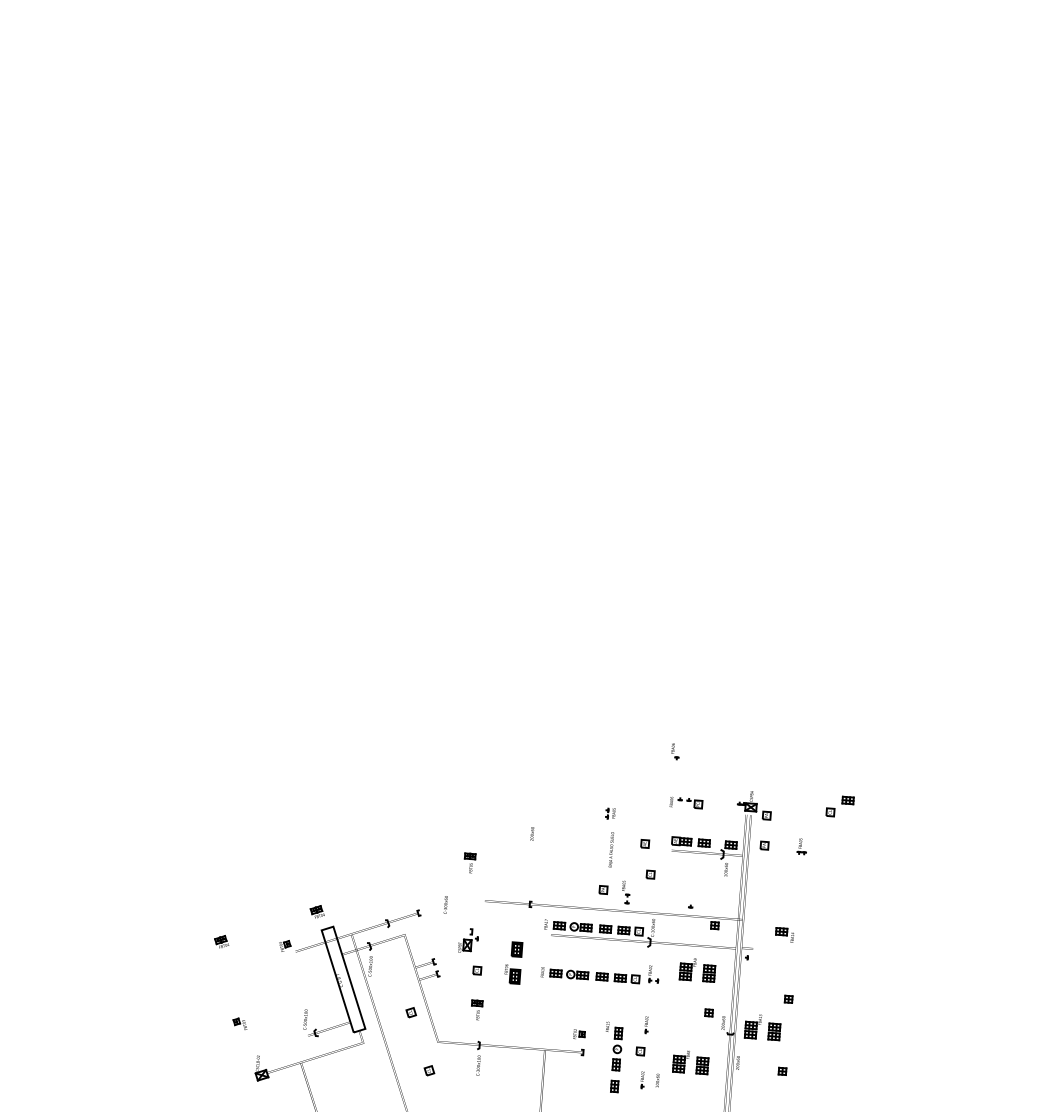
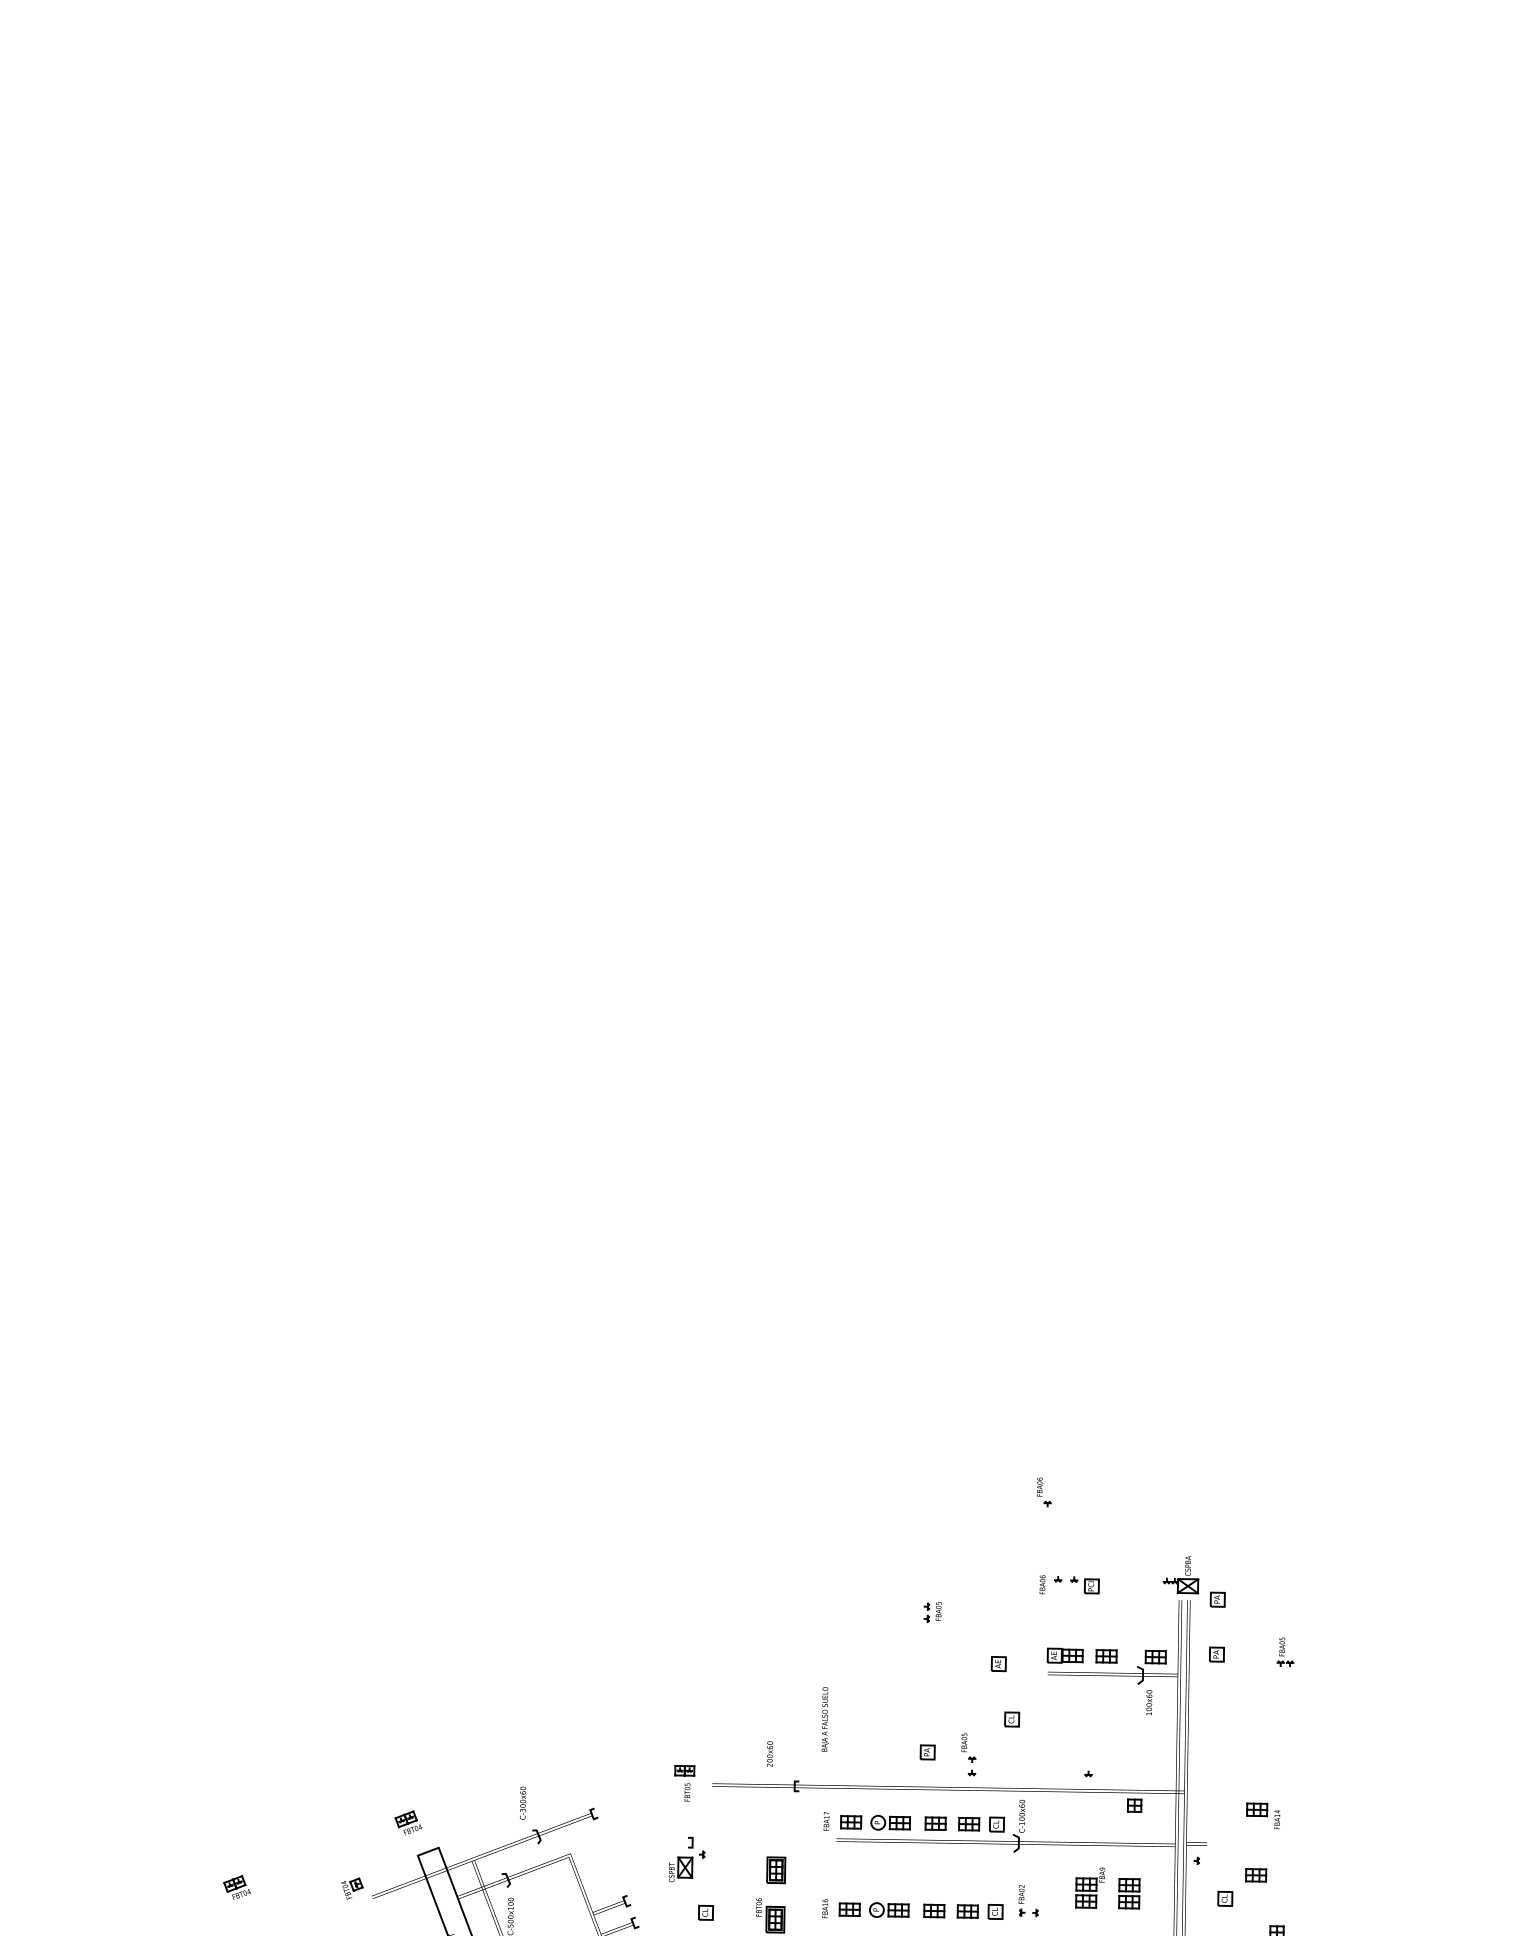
part: (839, 806) -> (1241, 1887), moved
text: (532, 833) -> (770, 1753), moved
text: (611, 849) -> (825, 1718), moved
part: (469, 862) -> (684, 1782), moved
text: (445, 904) -> (522, 1802), moved

